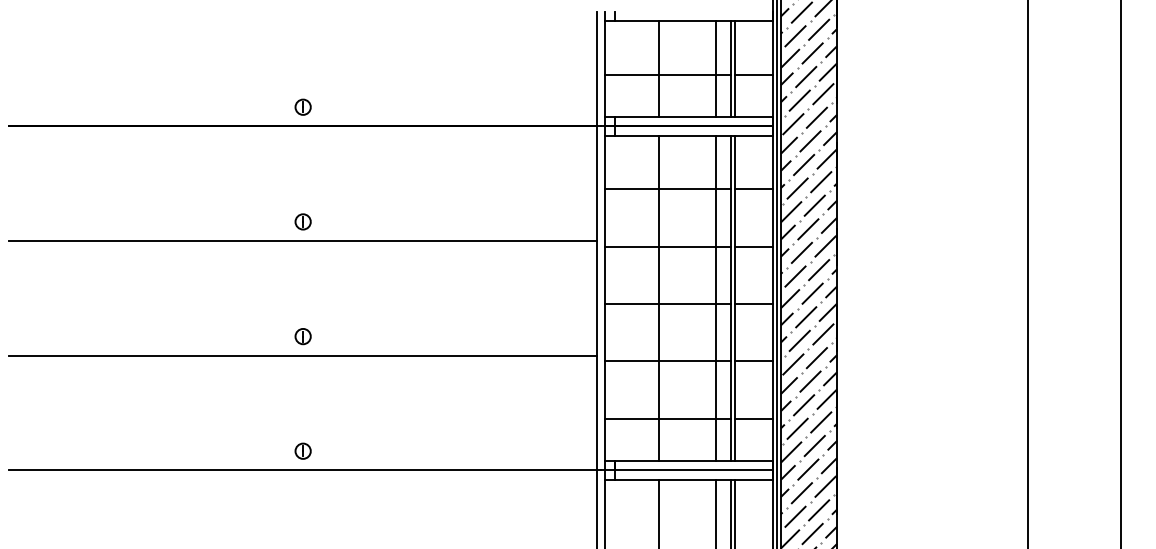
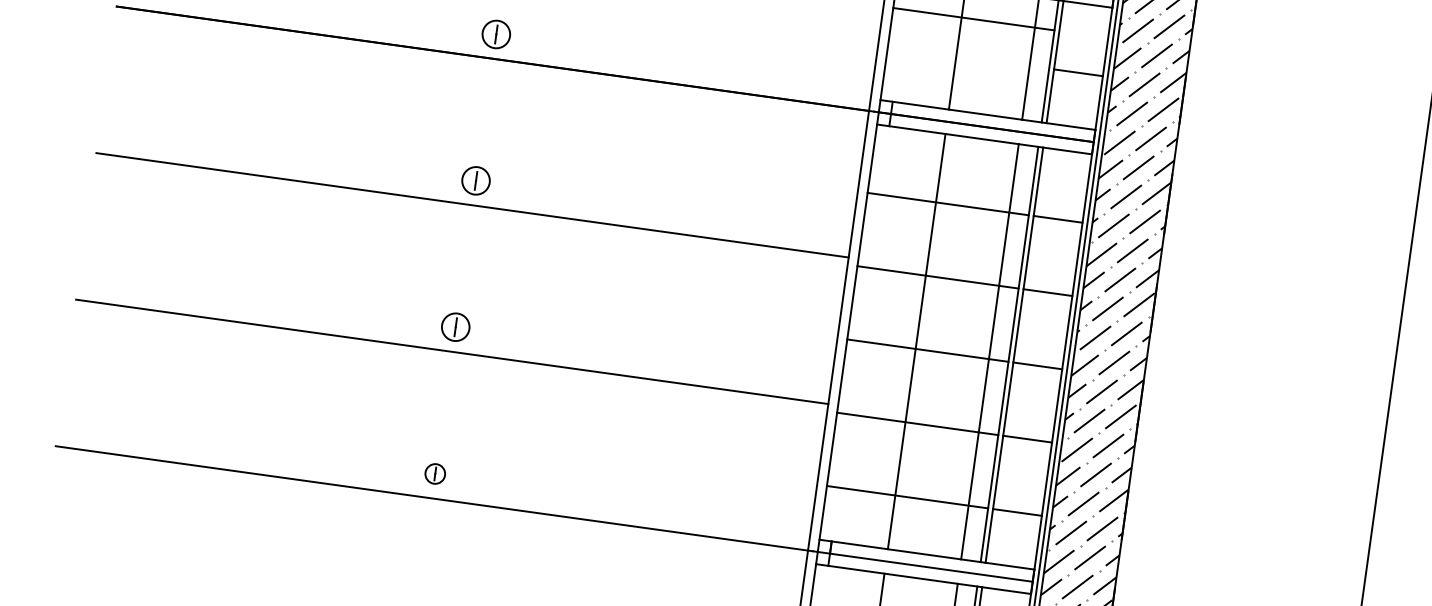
line: (668, 74) -> (974, 18), moved
part: (302, 106) -> (495, 33), size x1.4
part: (302, 221) -> (475, 180), size x1.4
part: (302, 336) -> (454, 327), size x1.4

